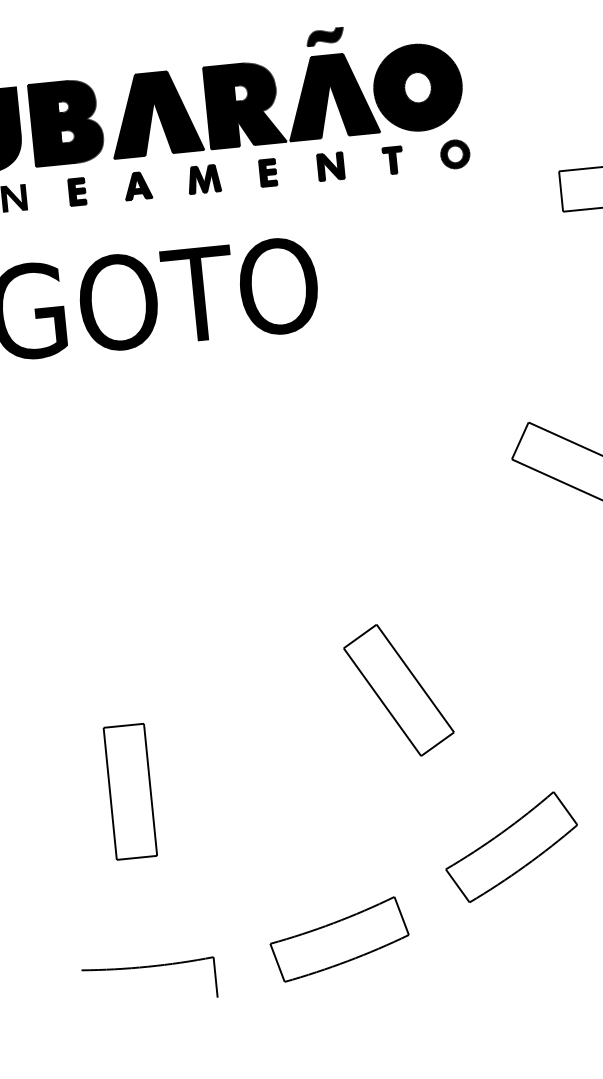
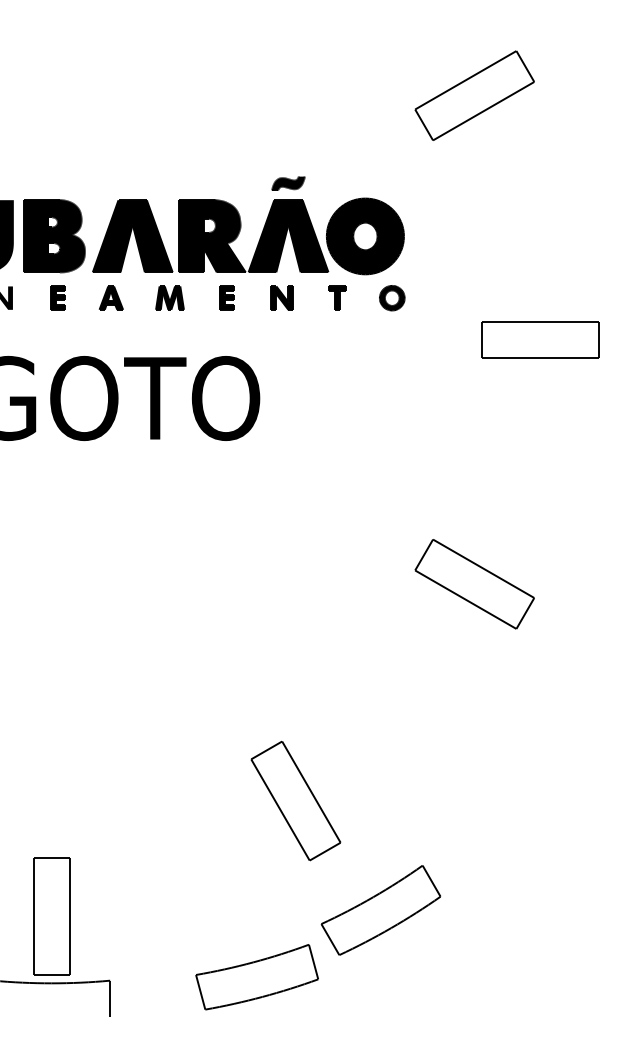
part: (398, 689) -> (295, 800), moved
part: (130, 791) -> (51, 916), moved
part: (338, 939) -> (256, 977), moved

